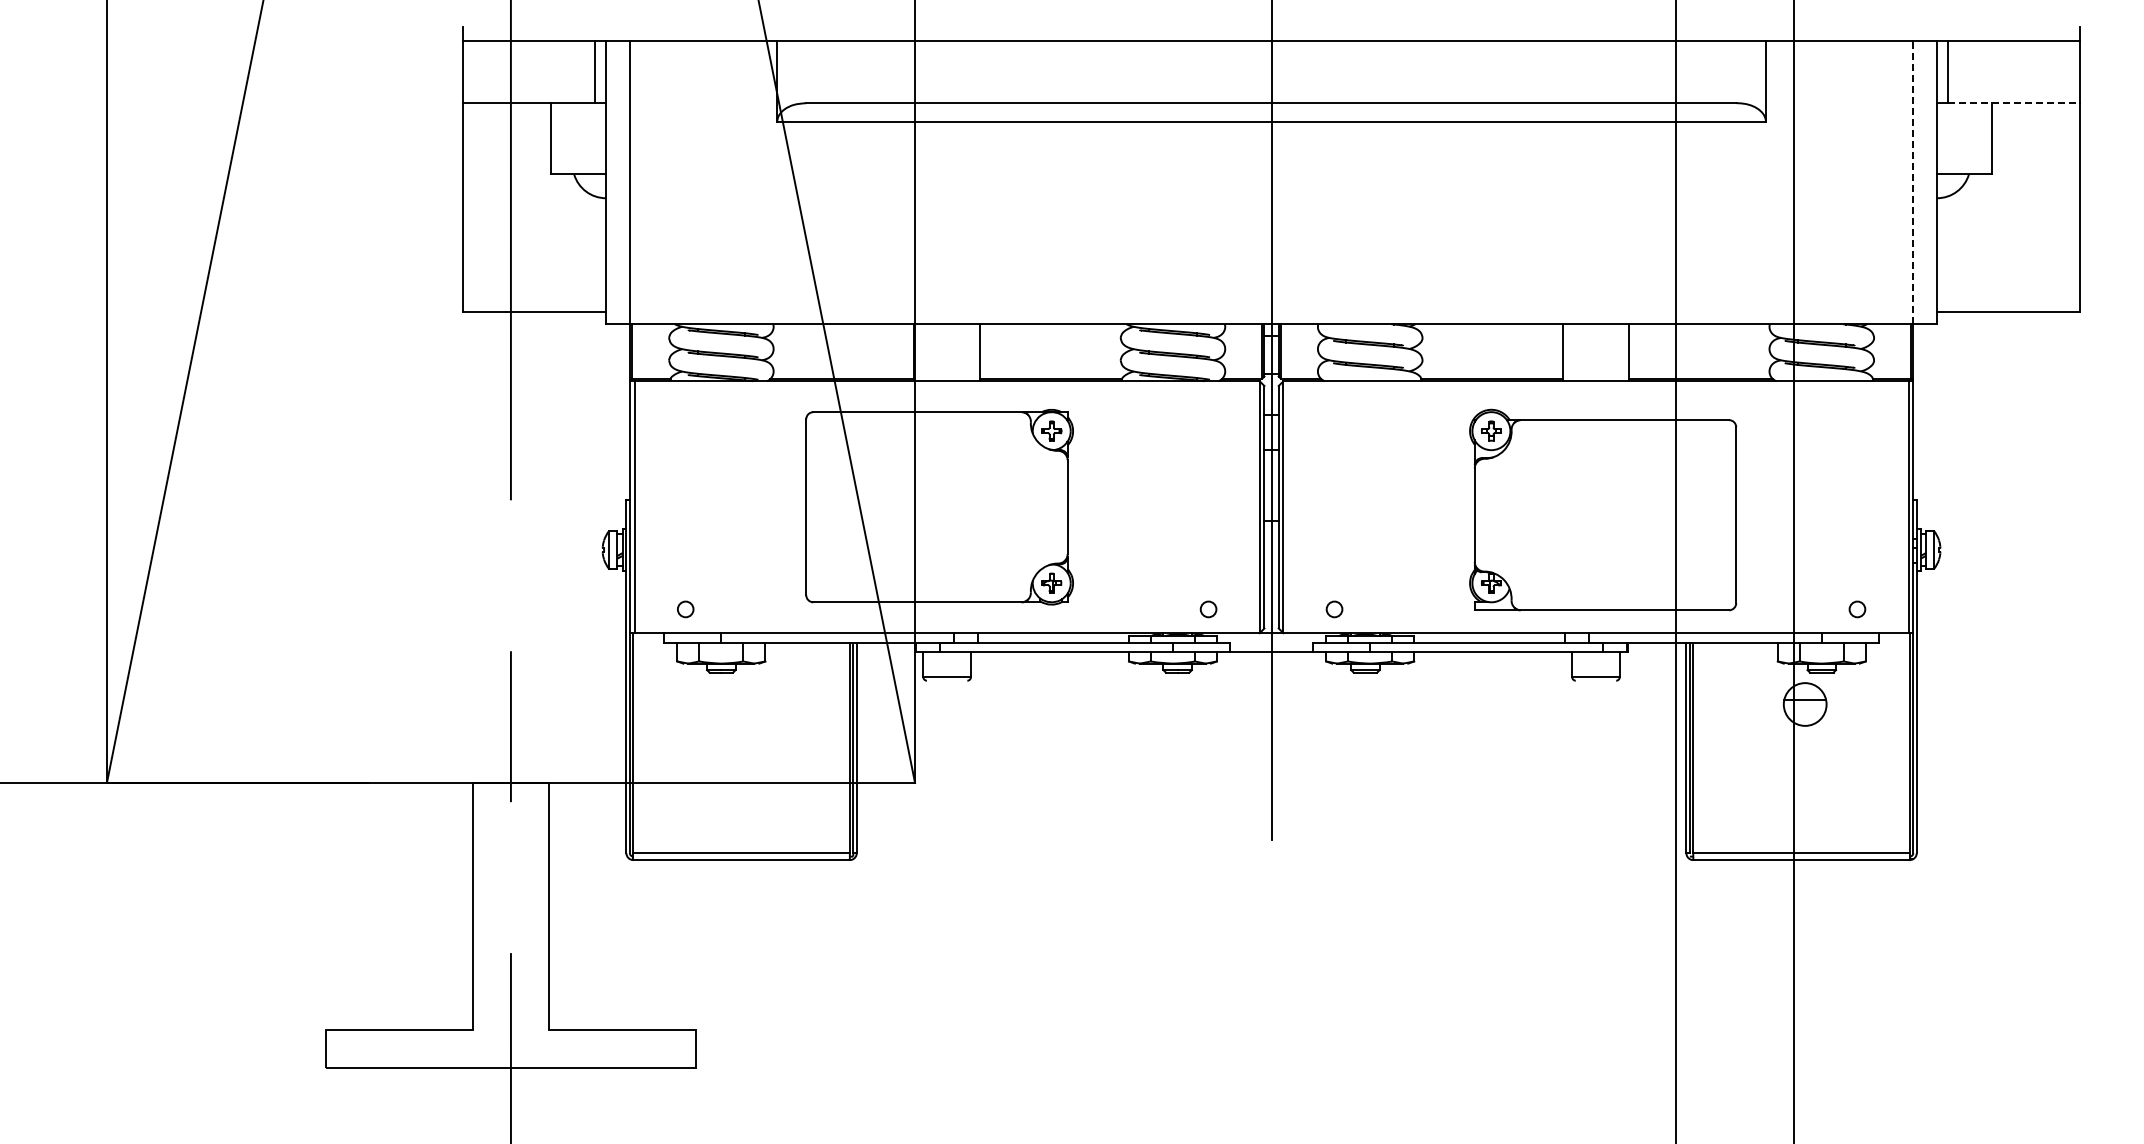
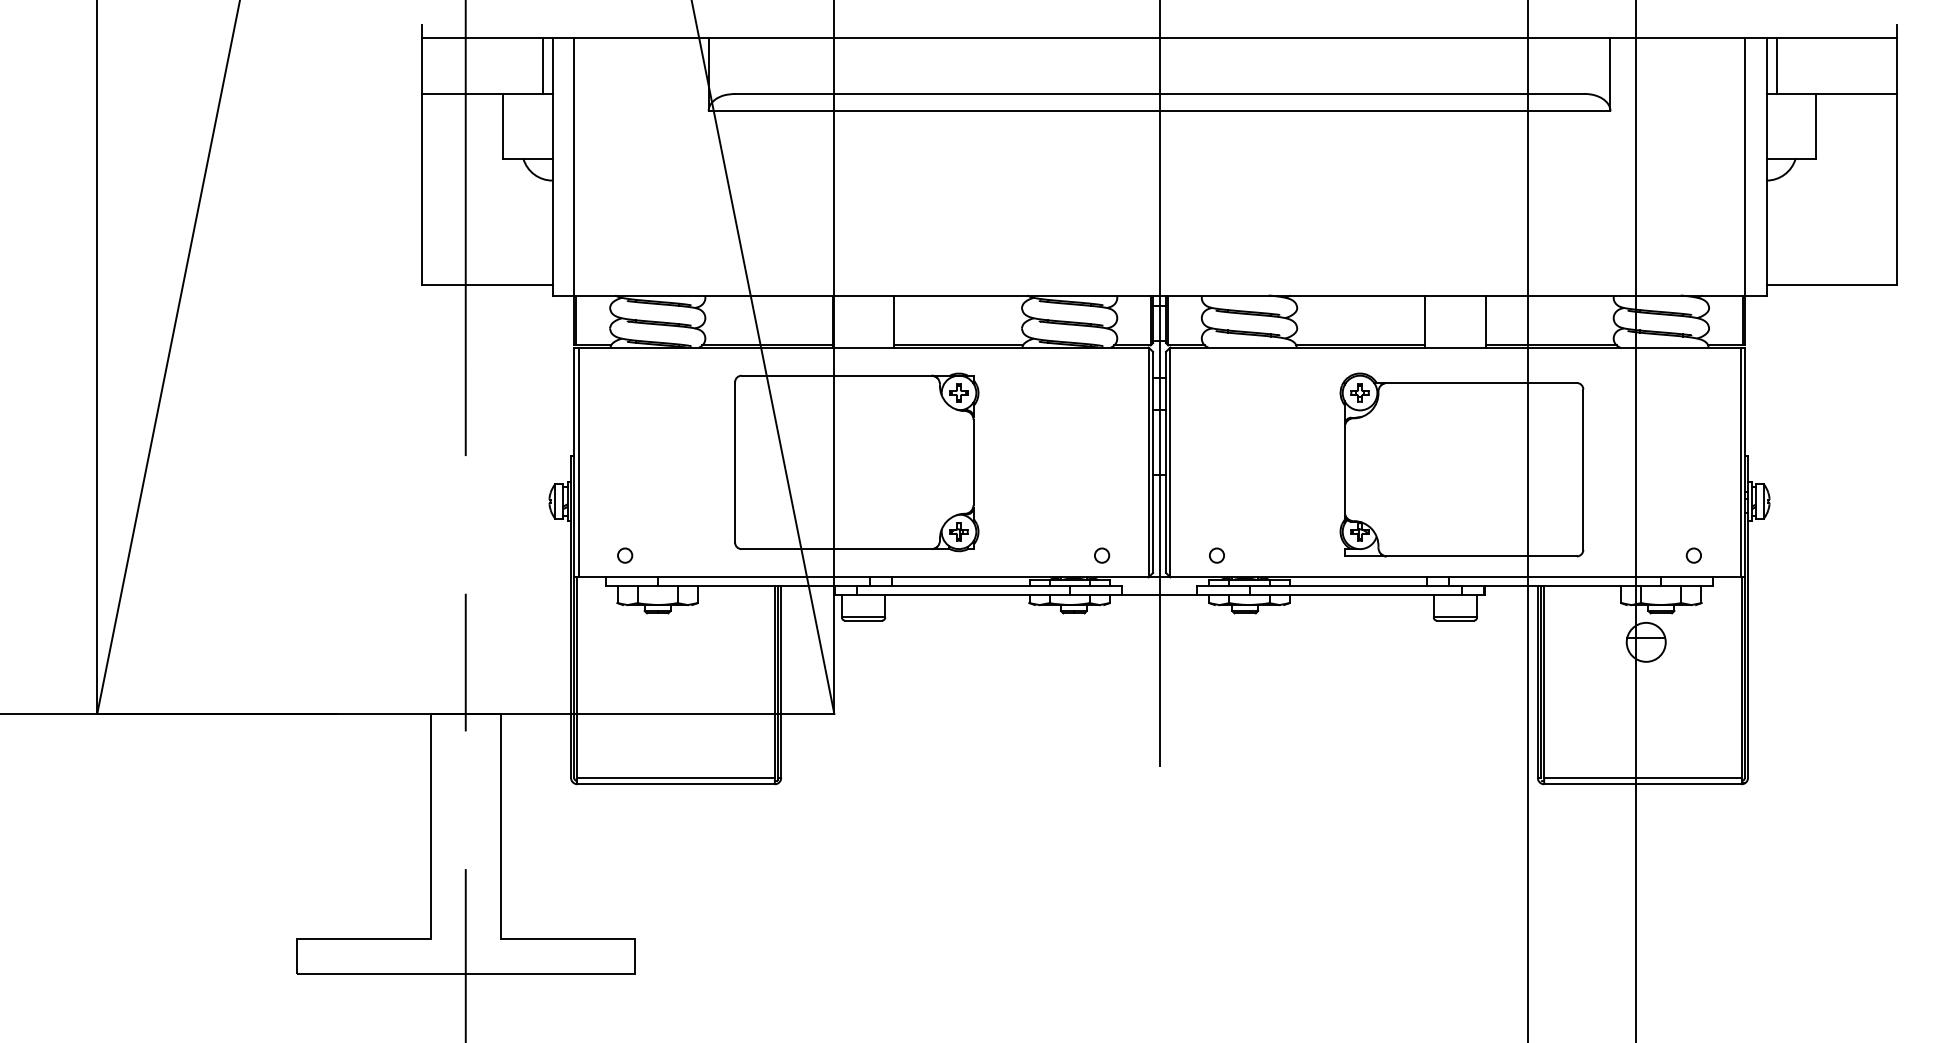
line: (2013, 103) -> (1836, 94), dashed -> solid
line: (1913, 182) -> (1745, 166), dashed -> solid
line: (946, 680) -> (863, 620), added
line: (1595, 680) -> (1454, 620), added

